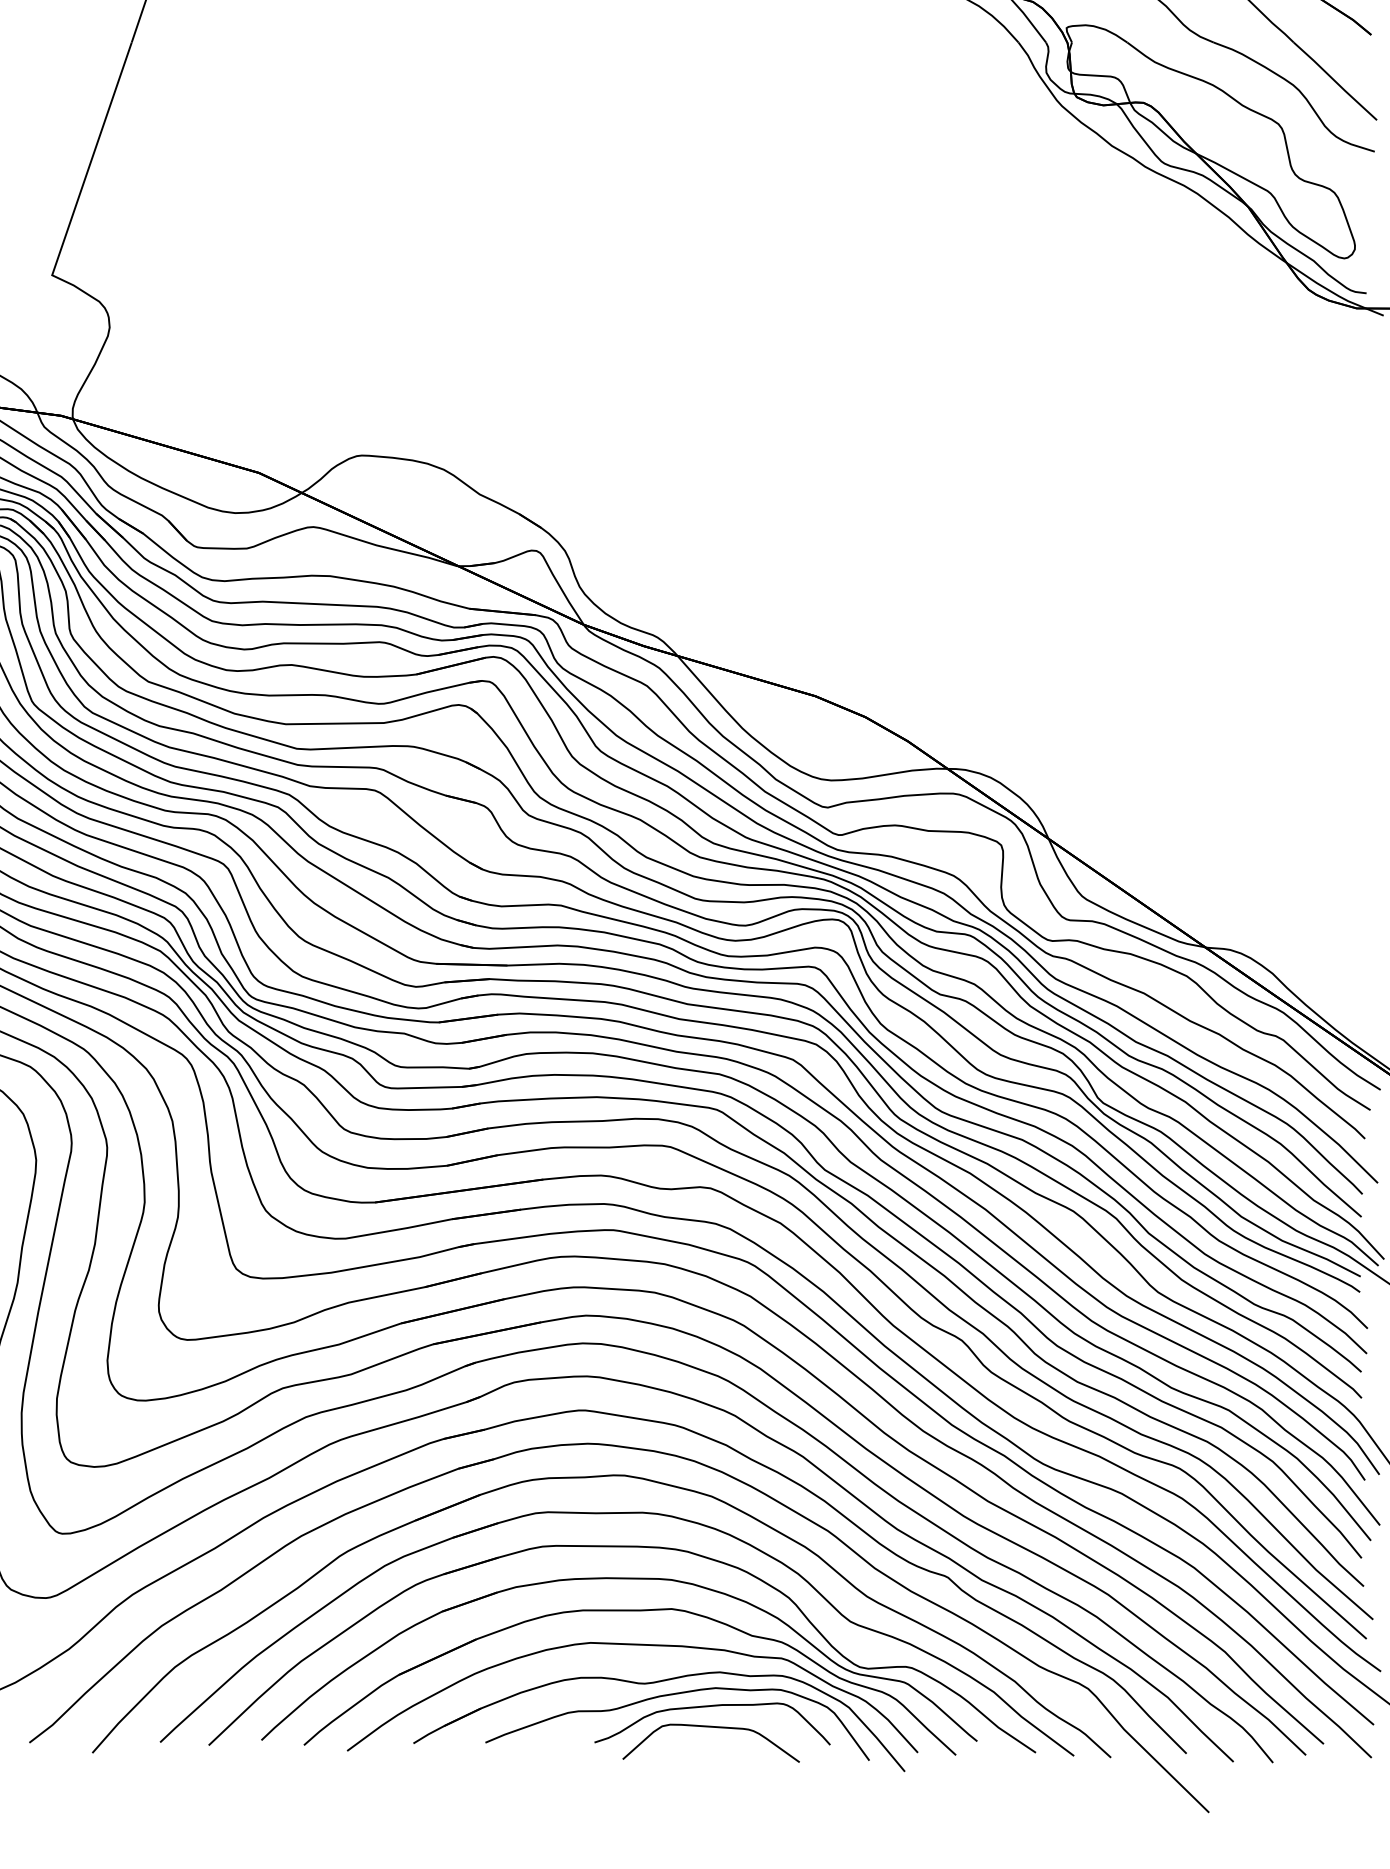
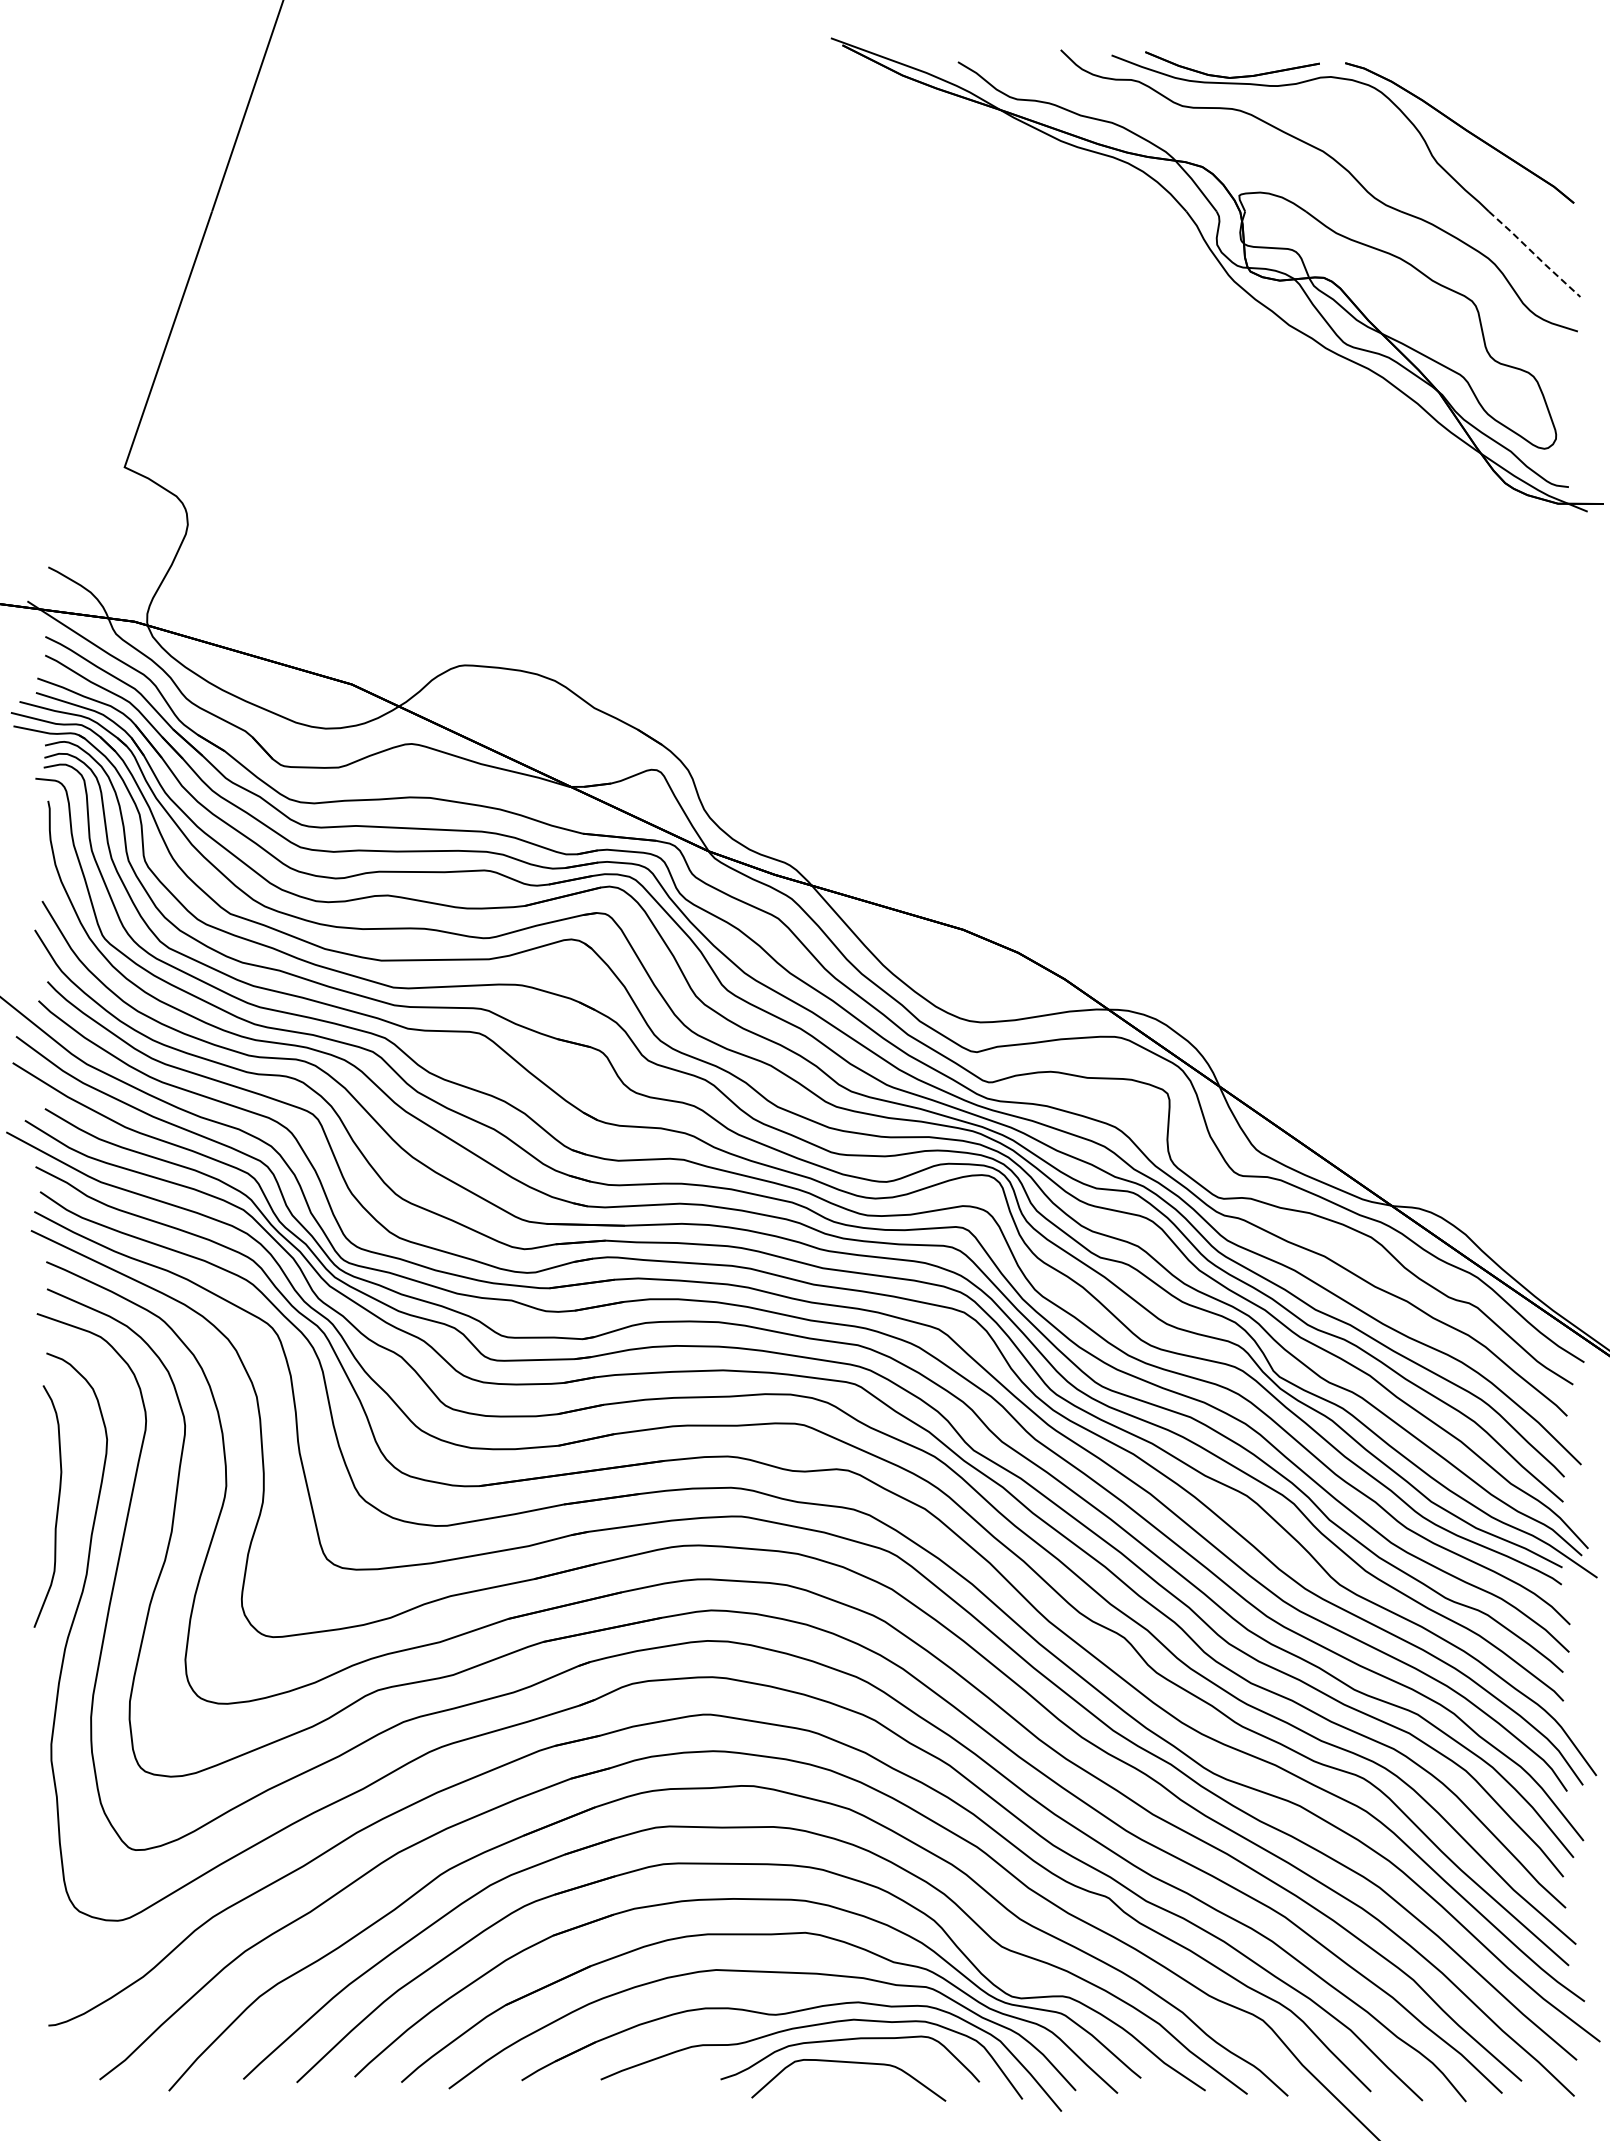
line: (1335, 81) -> (1534, 254), solid -> dashed

